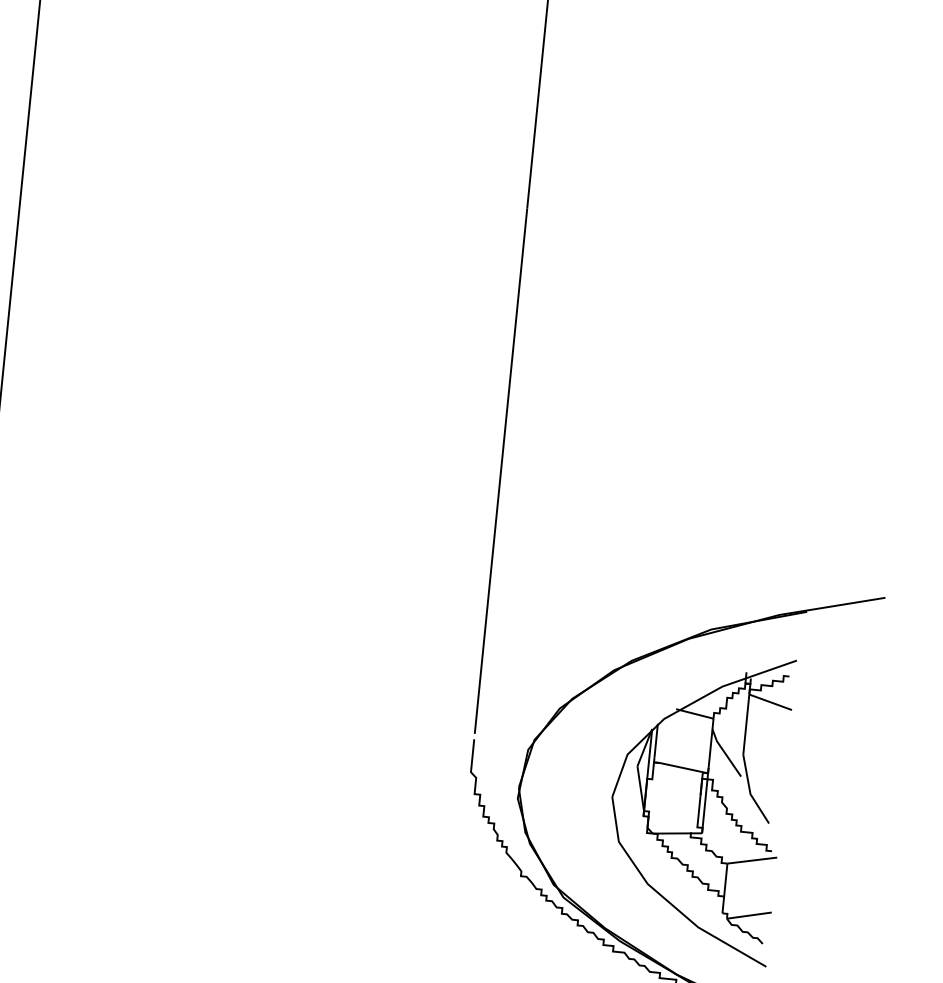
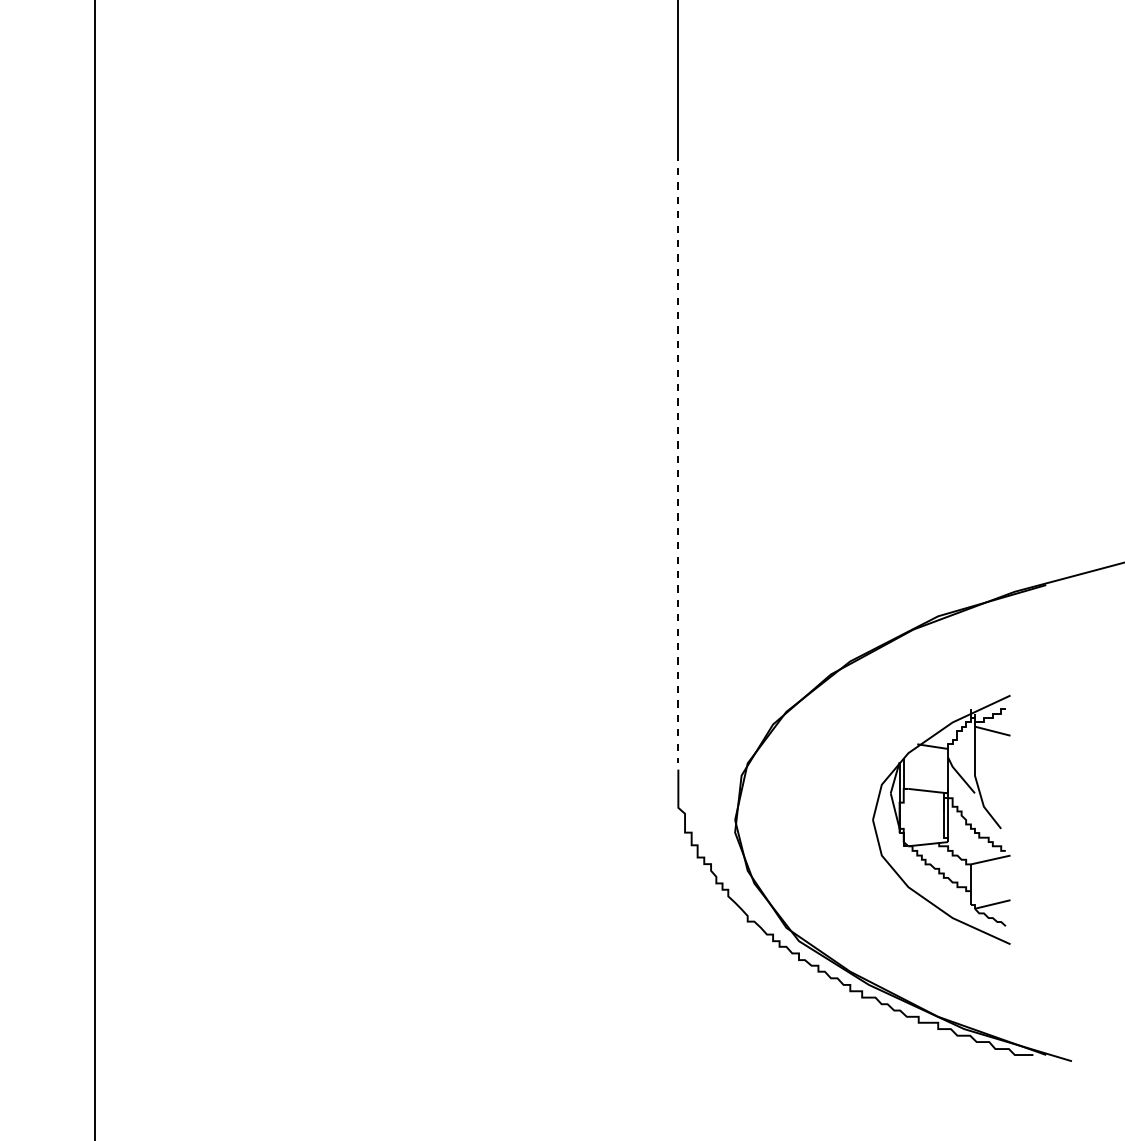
line: (501, 471) -> (678, 458), solid -> dashed
part: (696, 804) -> (941, 819), size x0.7

